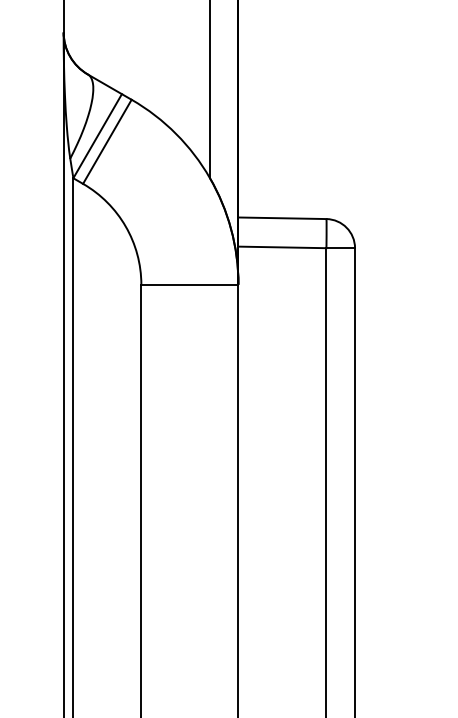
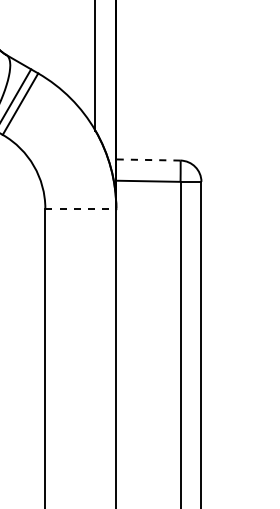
line: (282, 218) -> (148, 160), solid -> dashed
line: (189, 284) -> (80, 208), solid -> dashed

